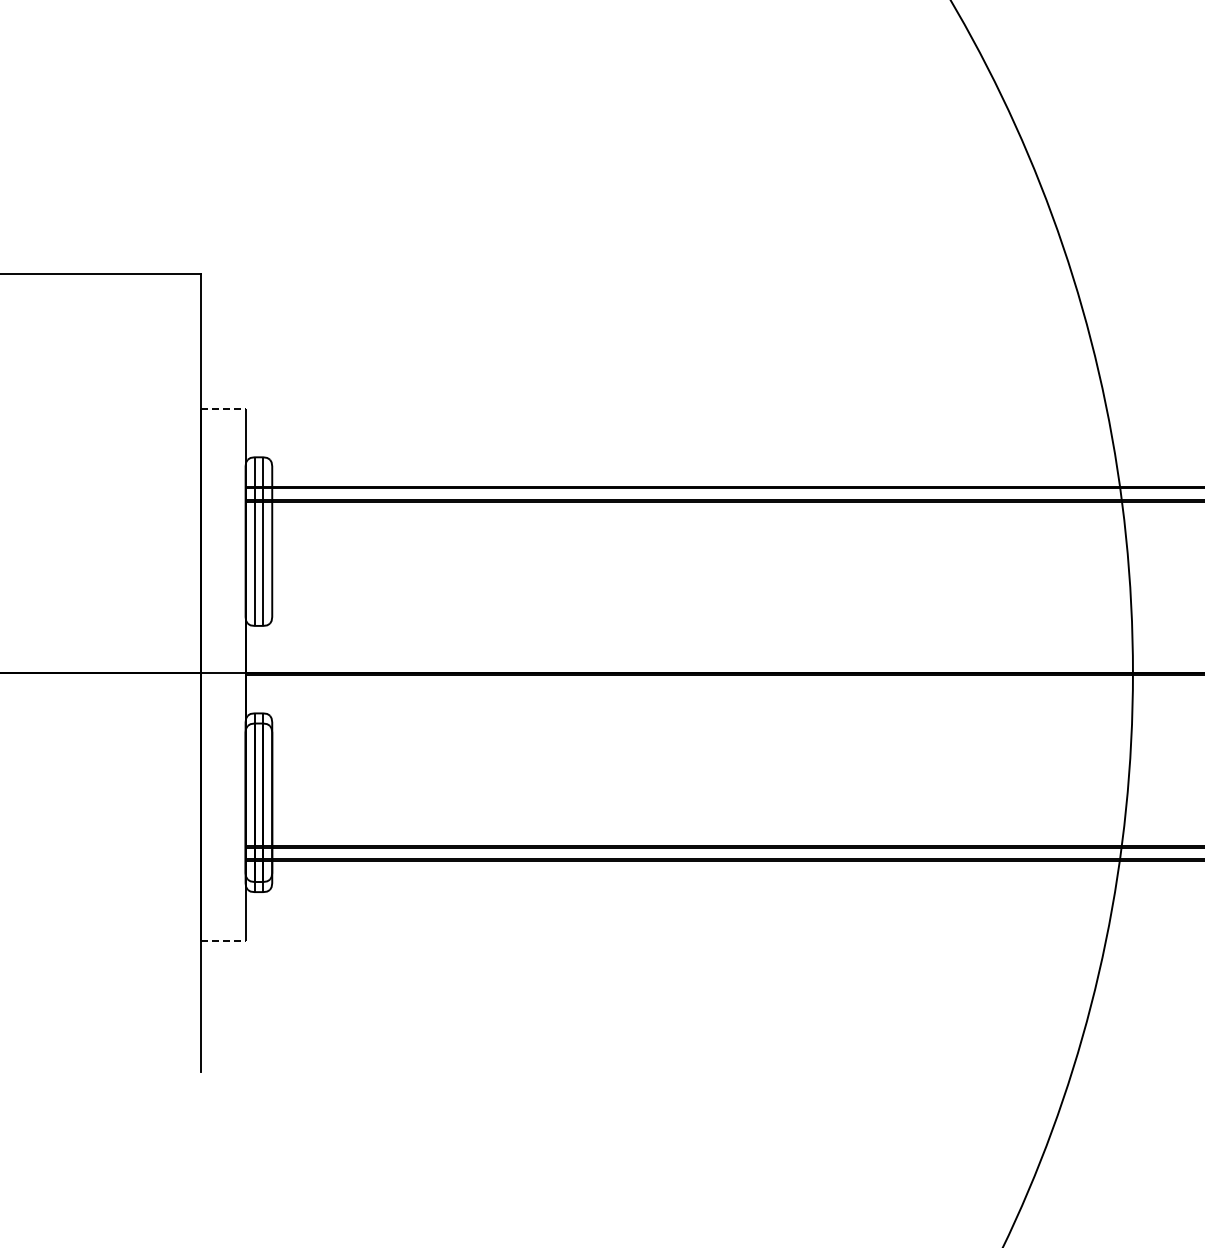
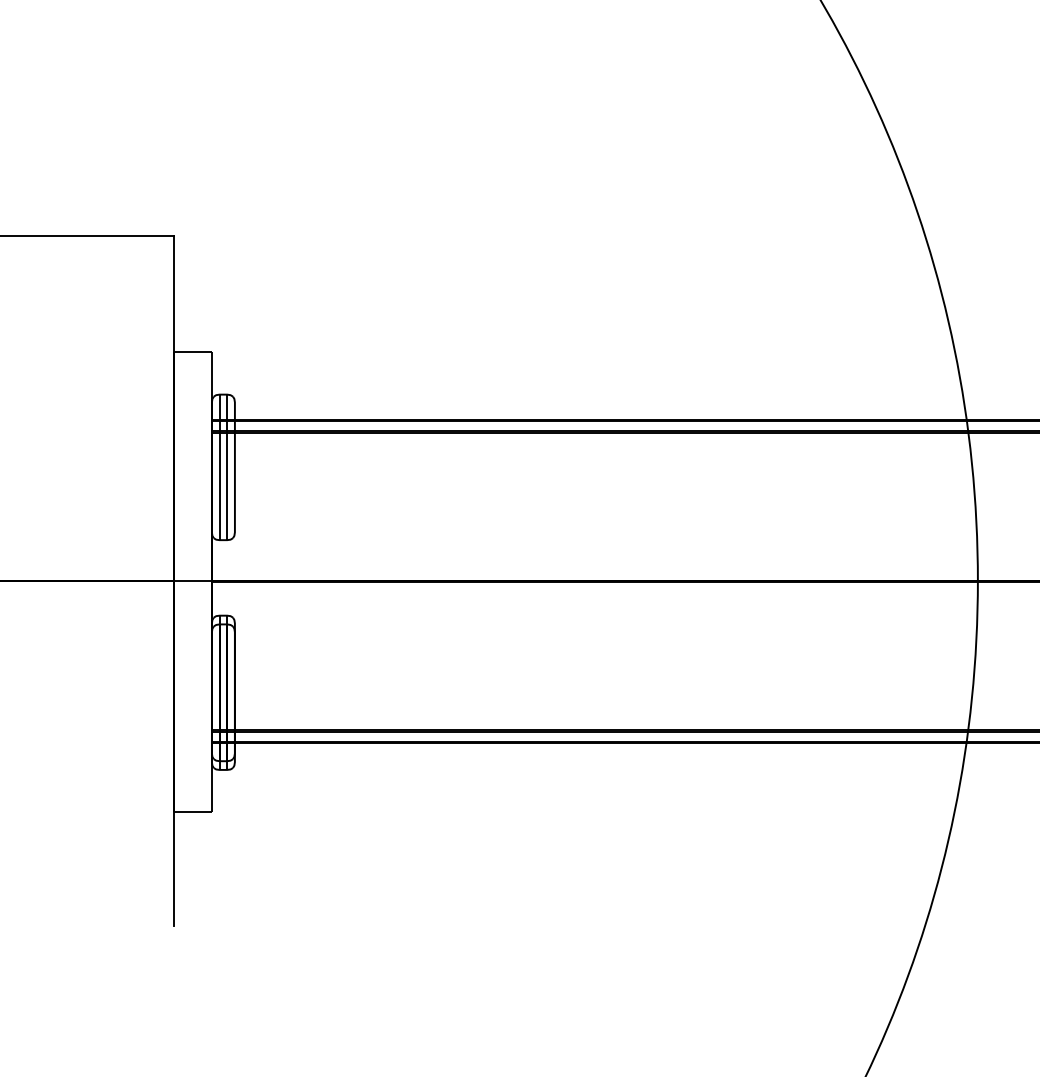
line: (223, 408) -> (192, 352), dashed -> solid
line: (223, 940) -> (192, 811), dashed -> solid

